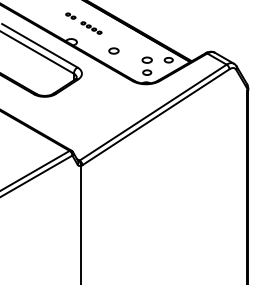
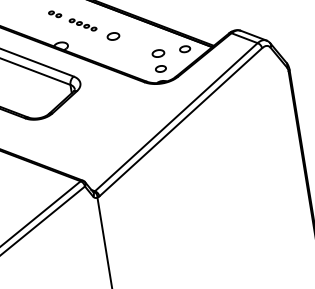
part: (113, 50) -> (112, 35), moved

